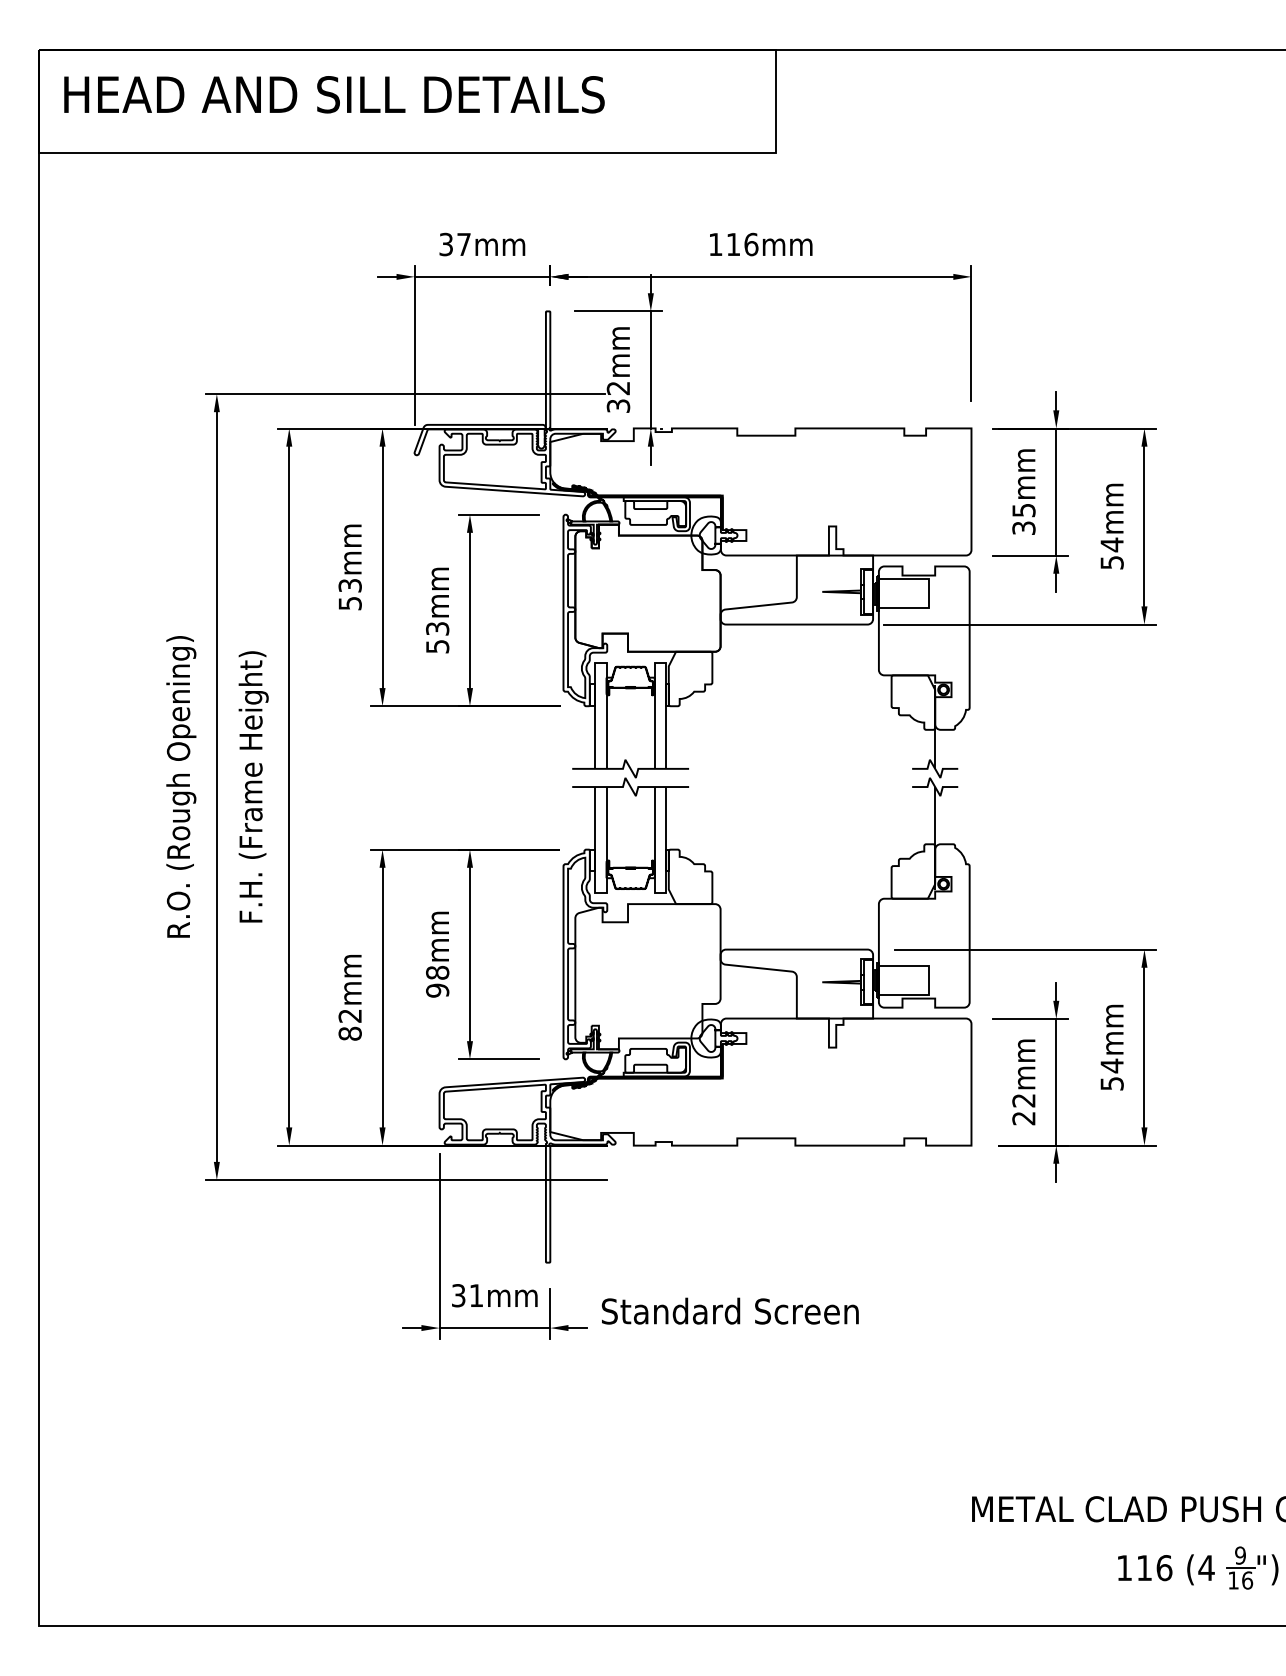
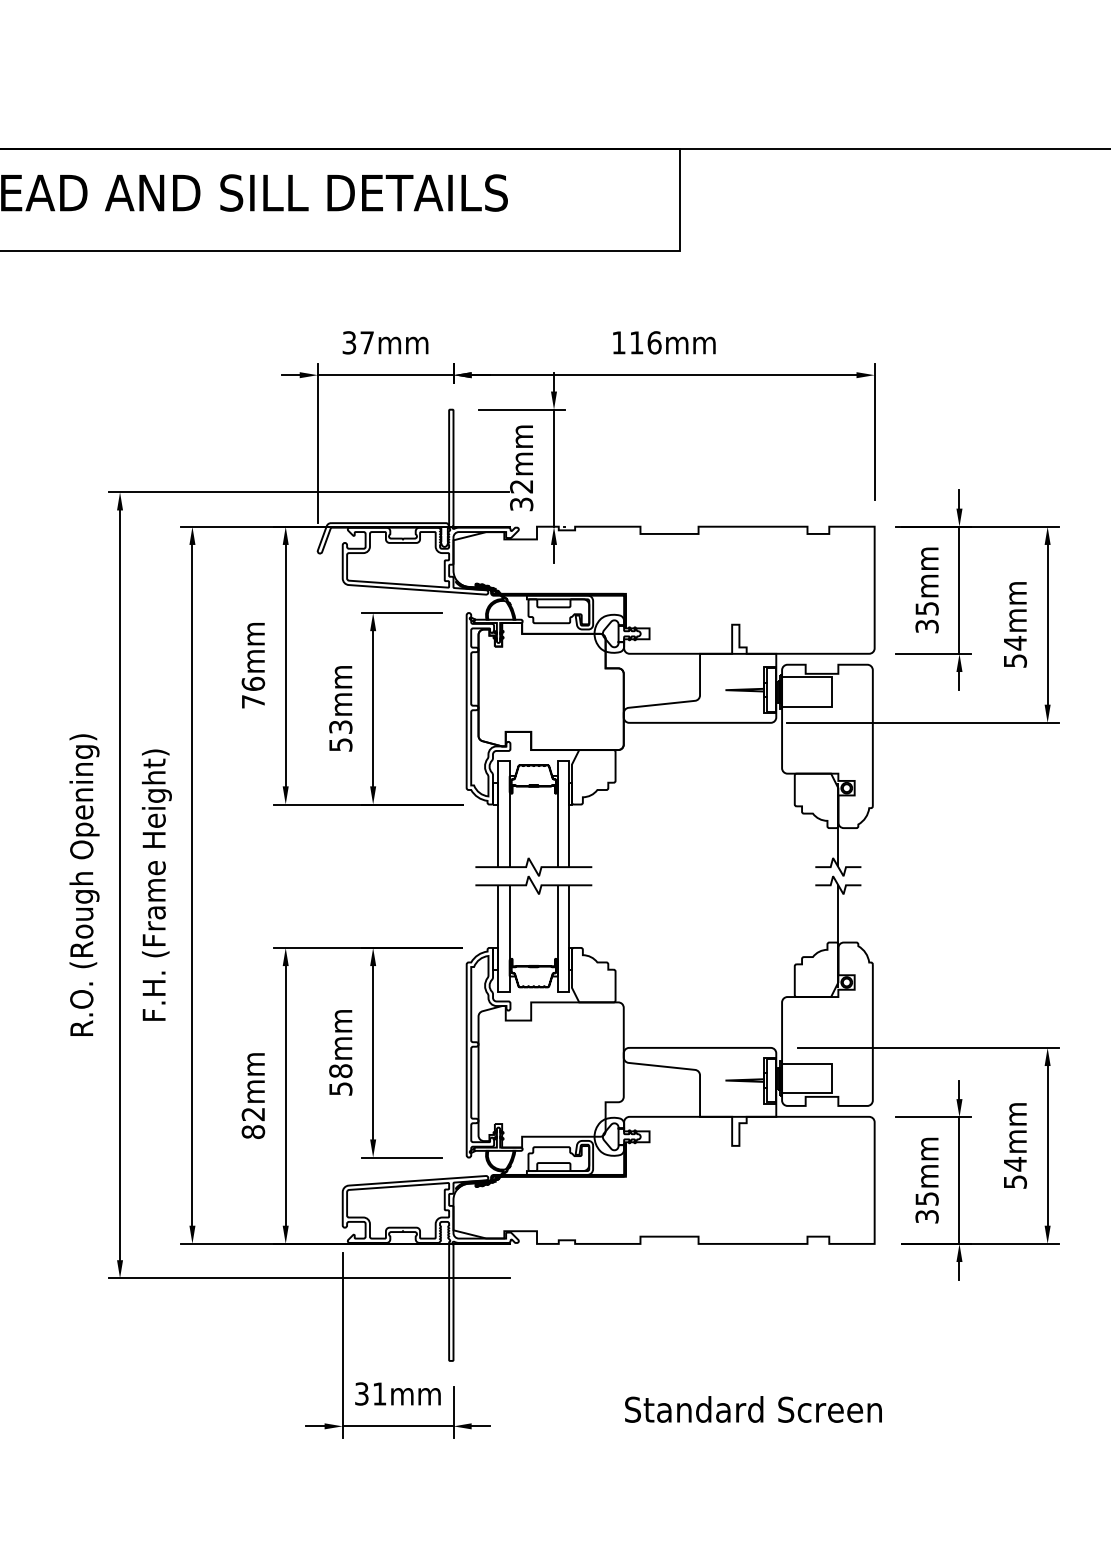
text: (349, 594) -> (252, 692), 53mm -> 76mm
text: (437, 990) -> (340, 1088), 98mm -> 58mm
text: (1023, 1109) -> (926, 1207), 22mm -> 35mm
text: (729, 1310) -> (752, 1408), moved

